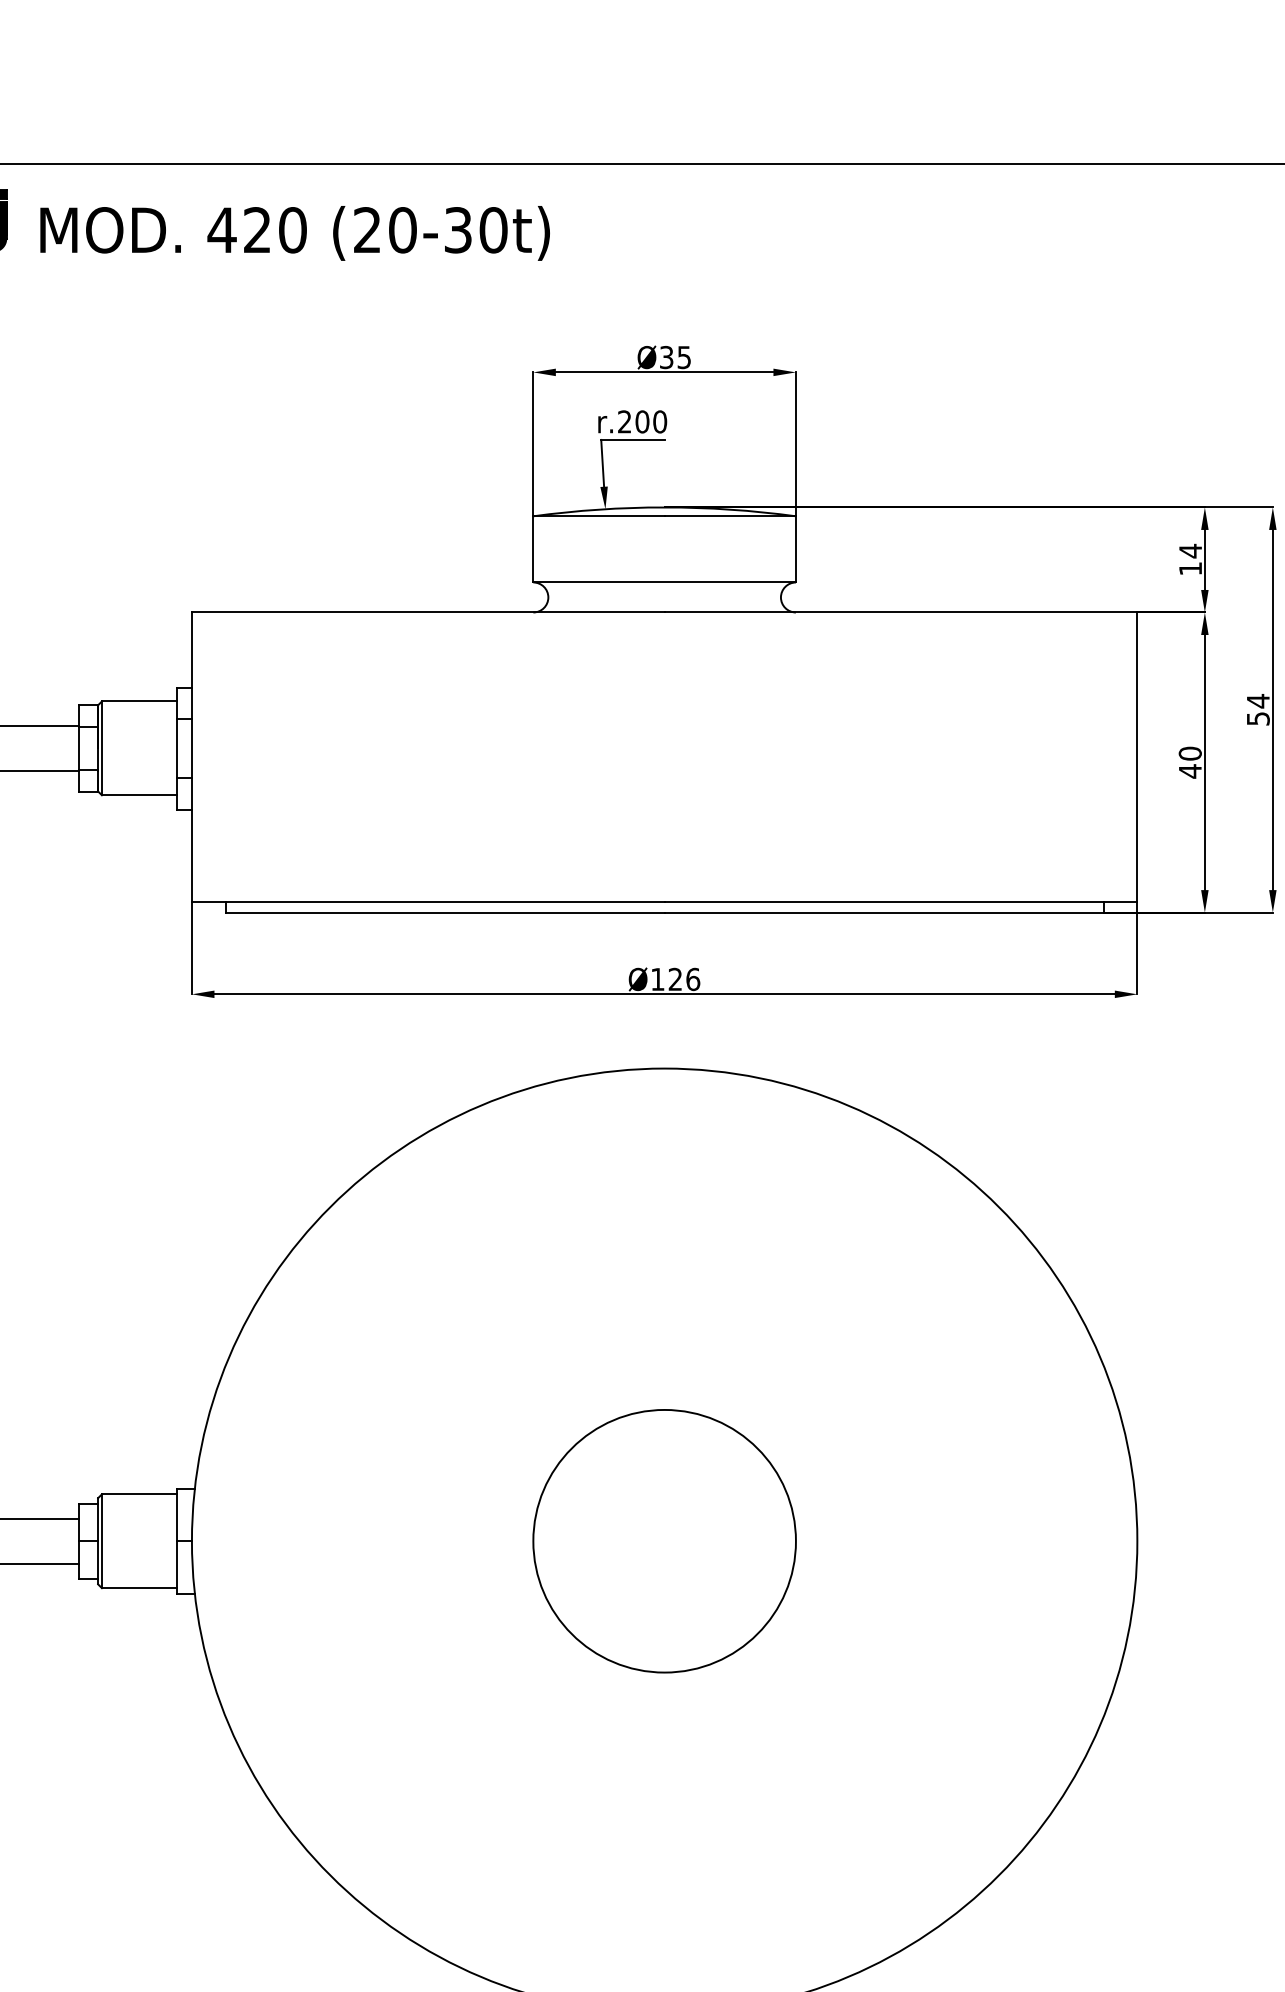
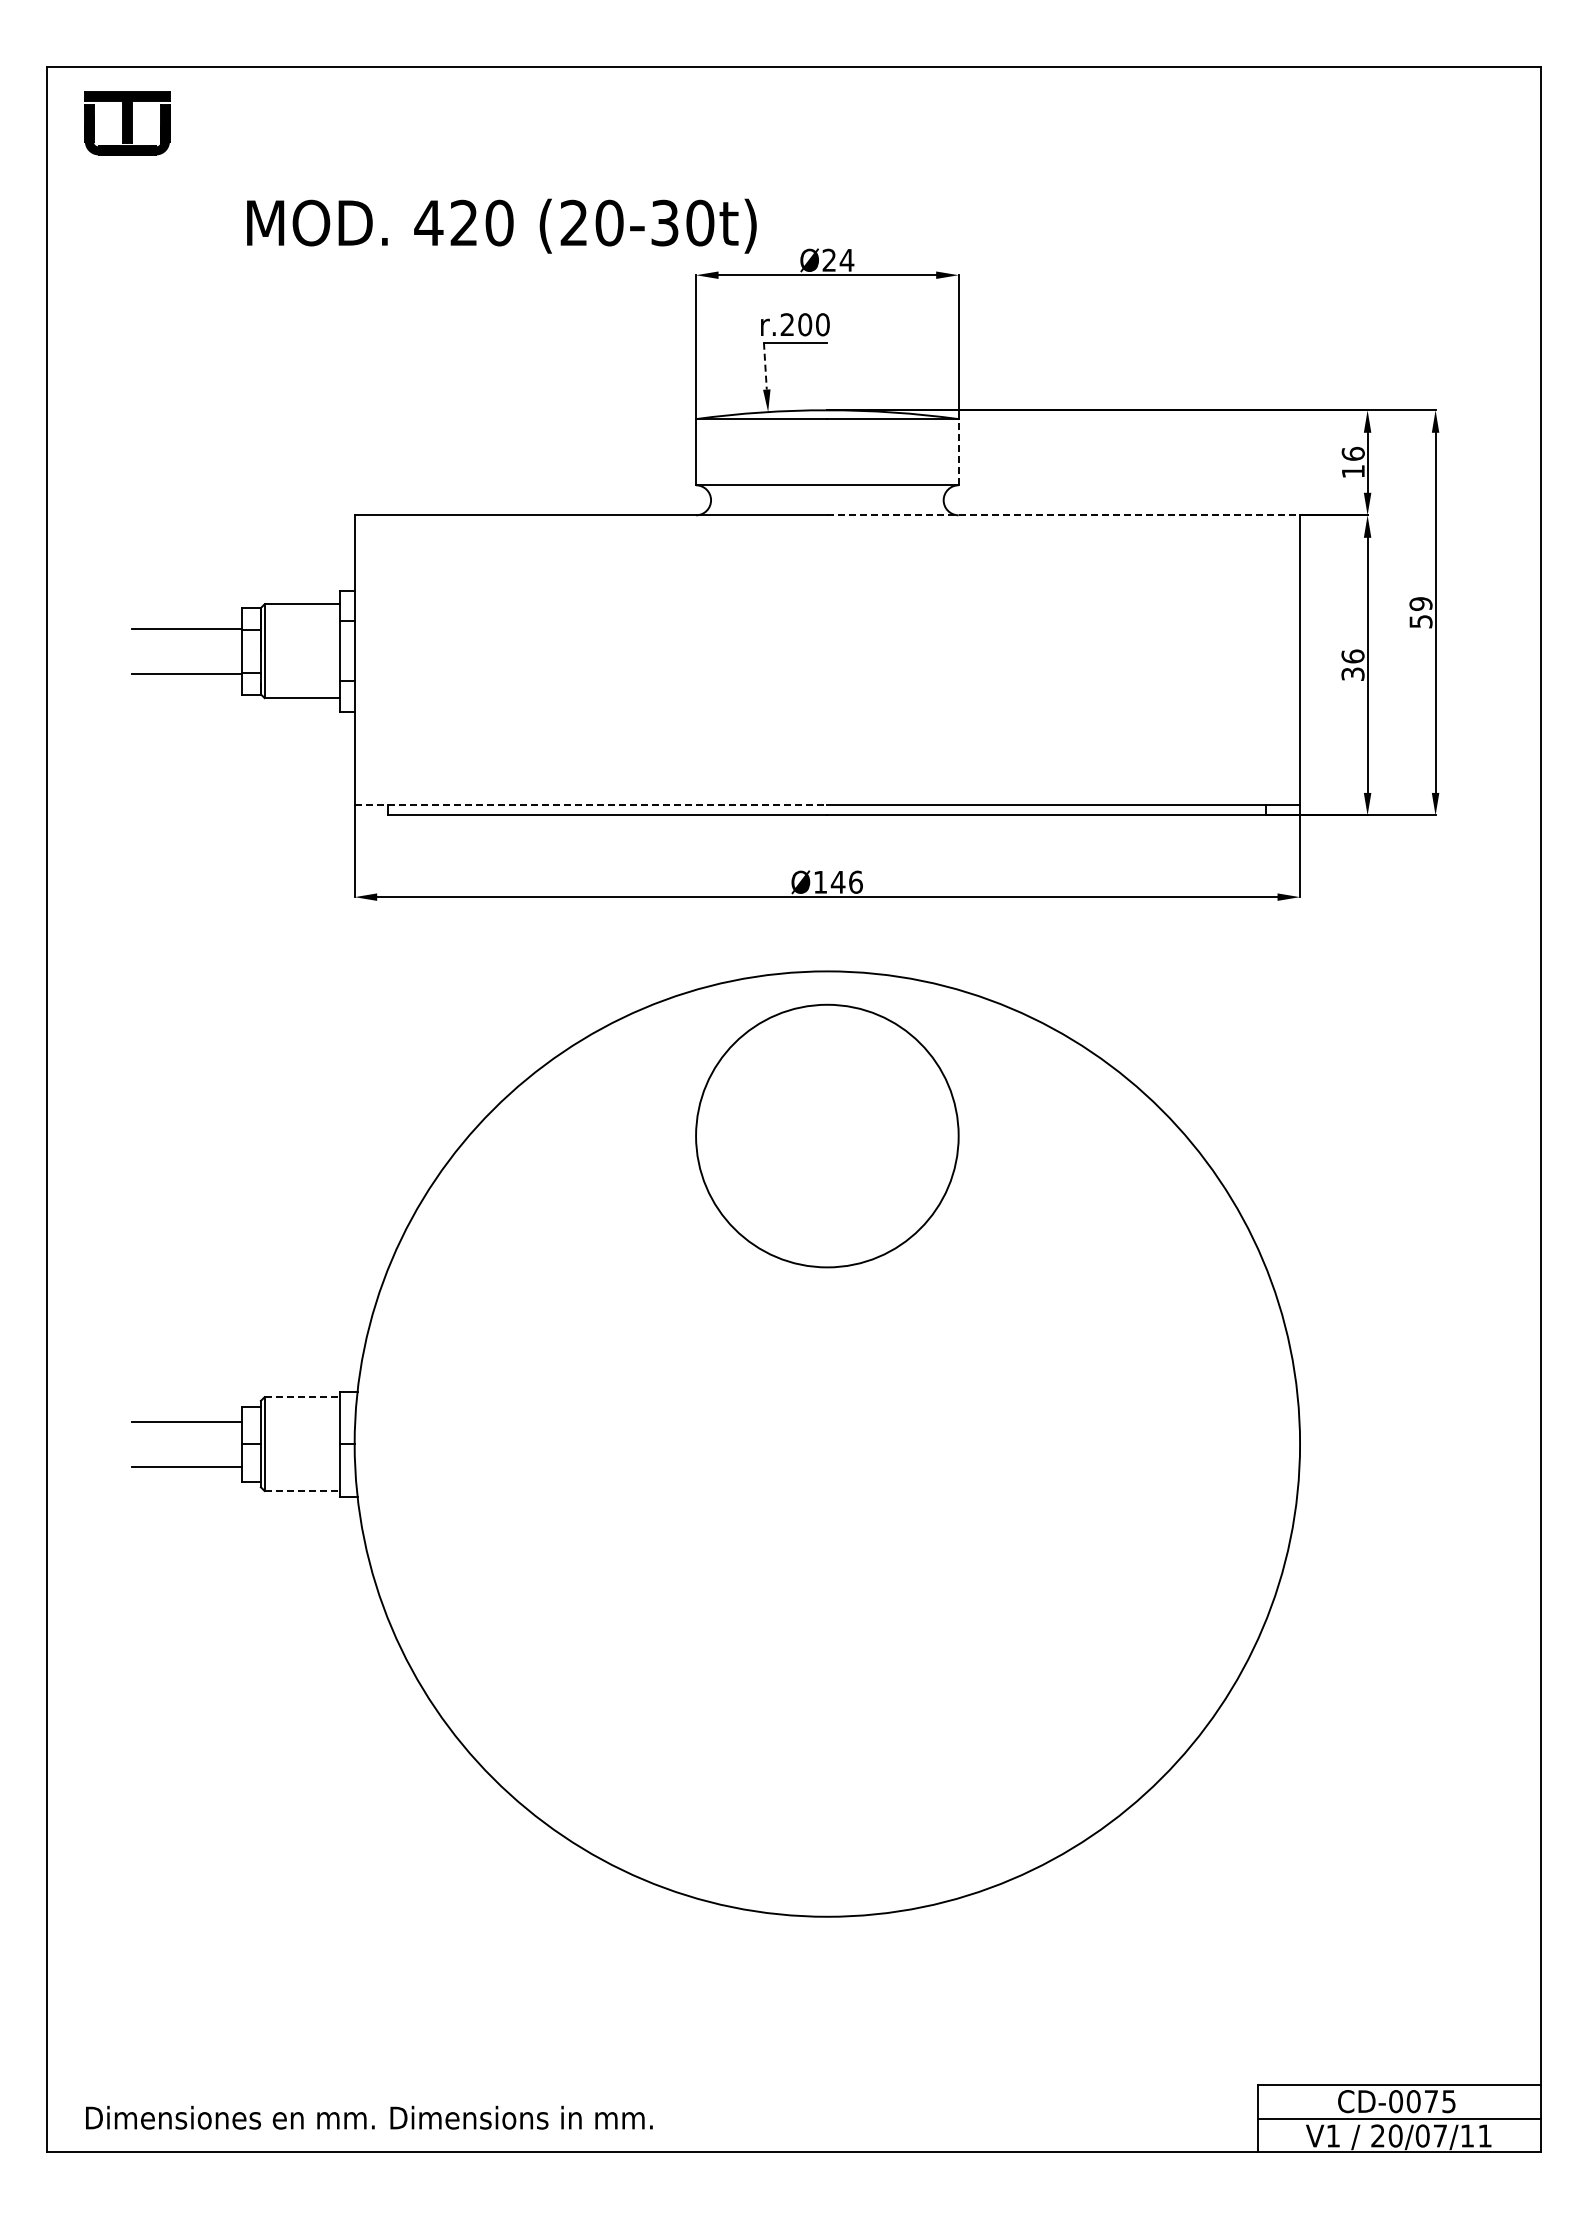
text: (294, 232) -> (501, 225), moved
text: (675, 357) -> (838, 260), Ø35 -> Ø24
line: (602, 463) -> (765, 366), solid -> dashed
line: (795, 548) -> (958, 451), solid -> dashed
text: (1189, 550) -> (1352, 453), 14 -> 16
line: (901, 612) -> (1064, 515), solid -> dashed
text: (1257, 700) -> (1420, 603), 54 -> 59
text: (1189, 762) -> (1352, 665), 40 -> 36
line: (428, 901) -> (591, 804), solid -> dashed
text: (674, 978) -> (837, 881), Ø126 -> Ø146
line: (139, 1494) -> (302, 1397), solid -> dashed
circle: (664, 1540) -> (827, 1135), moved
line: (139, 1587) -> (302, 1490), solid -> dashed

